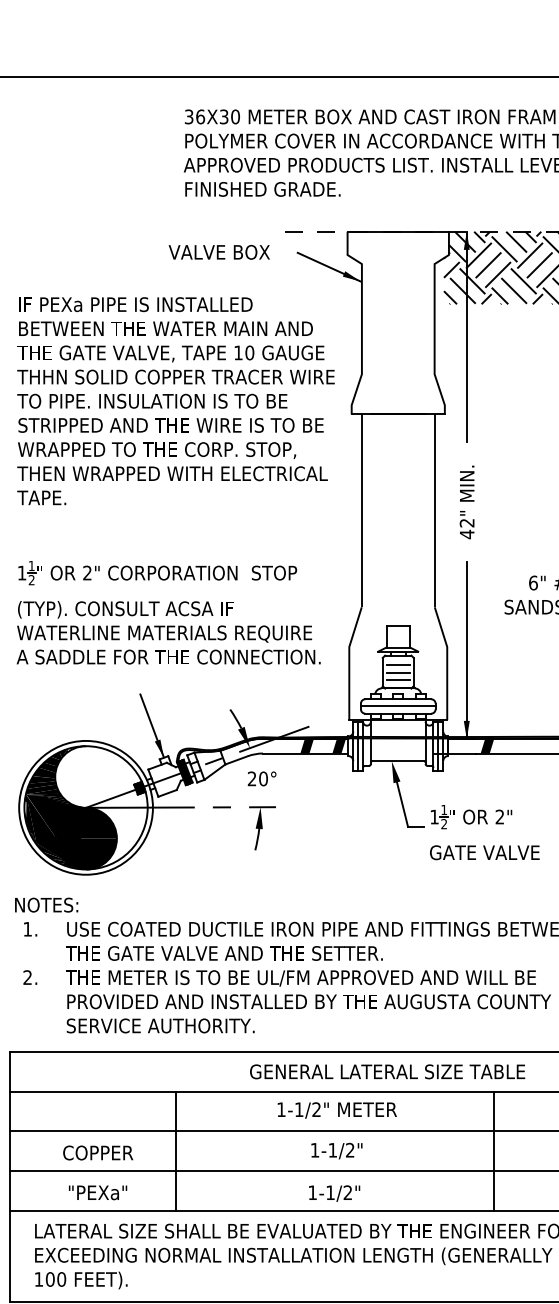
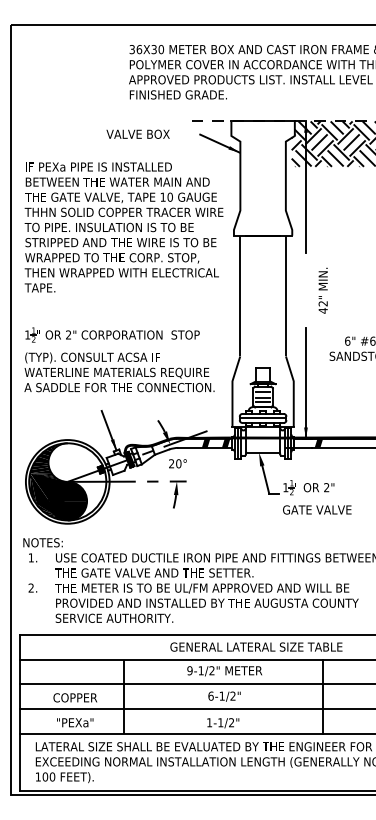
text: (218, 251) -> (137, 133), moved
text: (466, 501) -> (322, 290), moved
text: (280, 1109) -> (189, 670), 1-1/2" -> 9-1/2"
text: (314, 1149) -> (210, 695), 1-1/2" -> 6-1/2"

